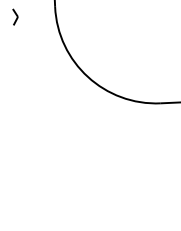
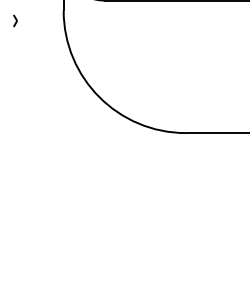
part: (15, 16) -> (15, 20), size x0.6

